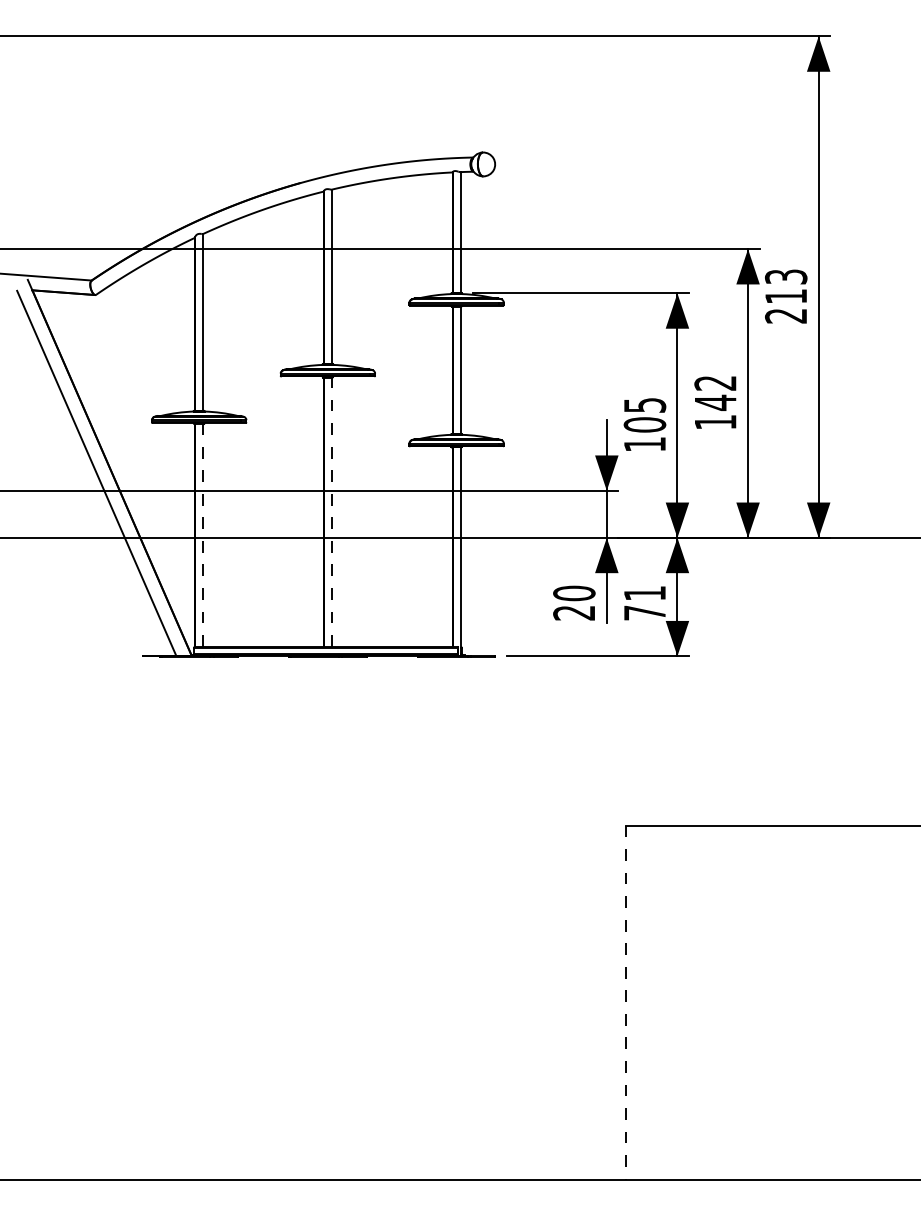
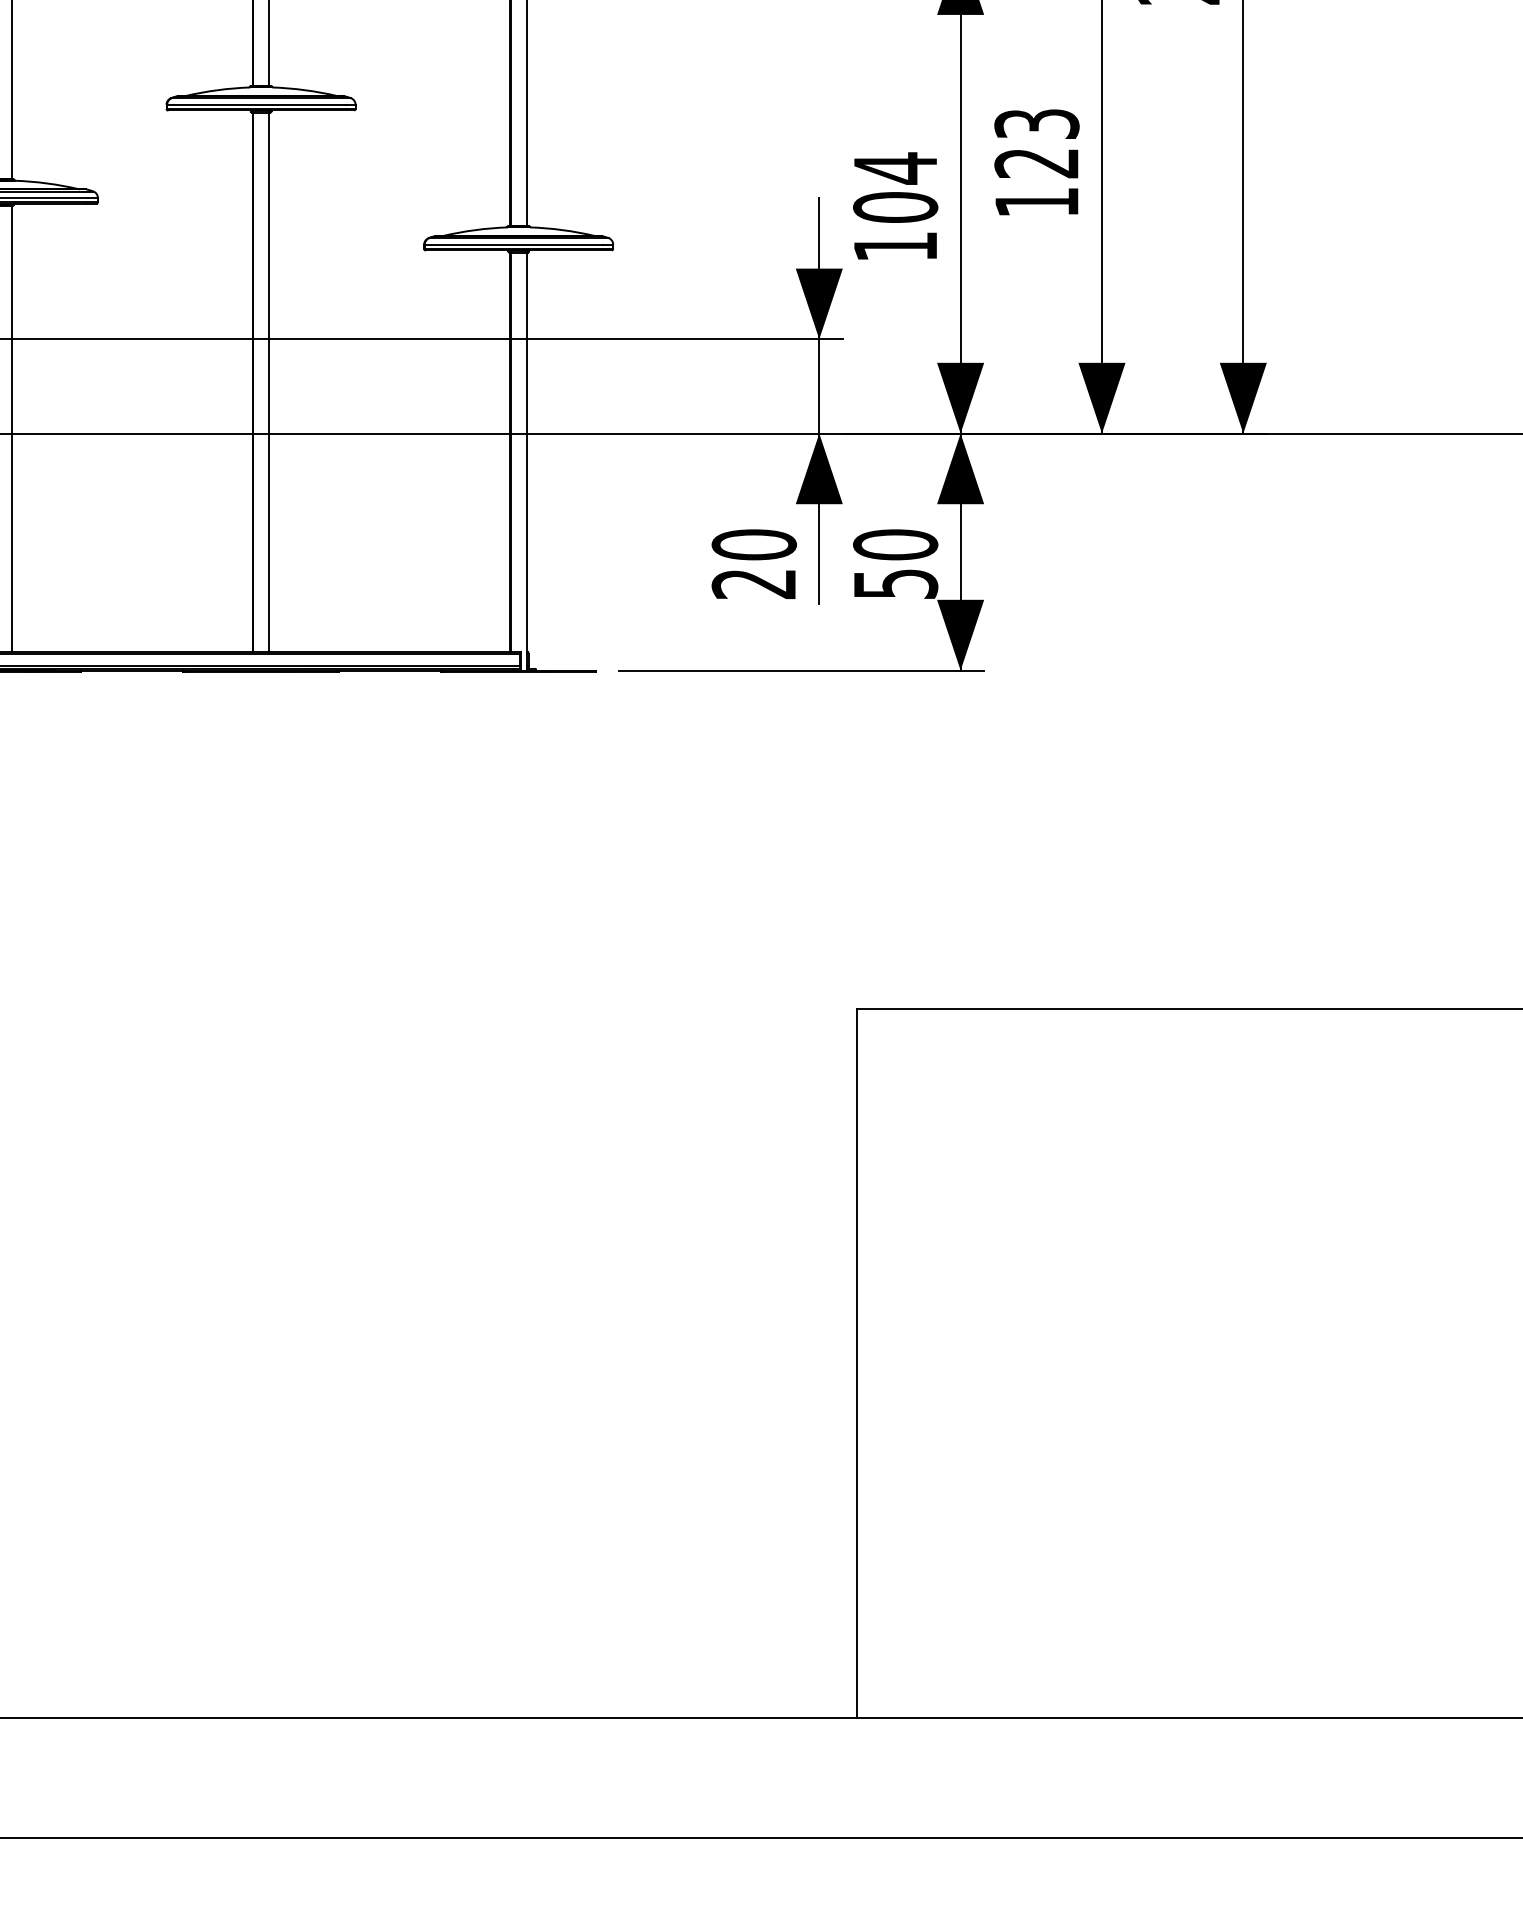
text: (715, 393) -> (1036, 144), 142 -> 123
text: (645, 405) -> (896, 168), 105 -> 104
line: (332, 512) -> (270, 382), dashed -> solid
line: (203, 535) -> (12, 428), dashed -> solid
text: (644, 602) -> (894, 562), 71 -> 50
line: (625, 1002) -> (856, 1363), dashed -> solid

